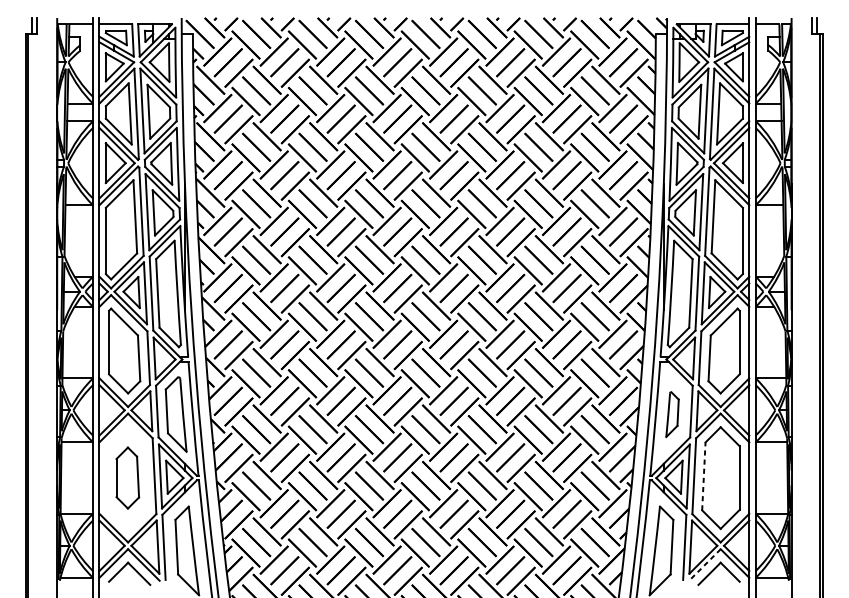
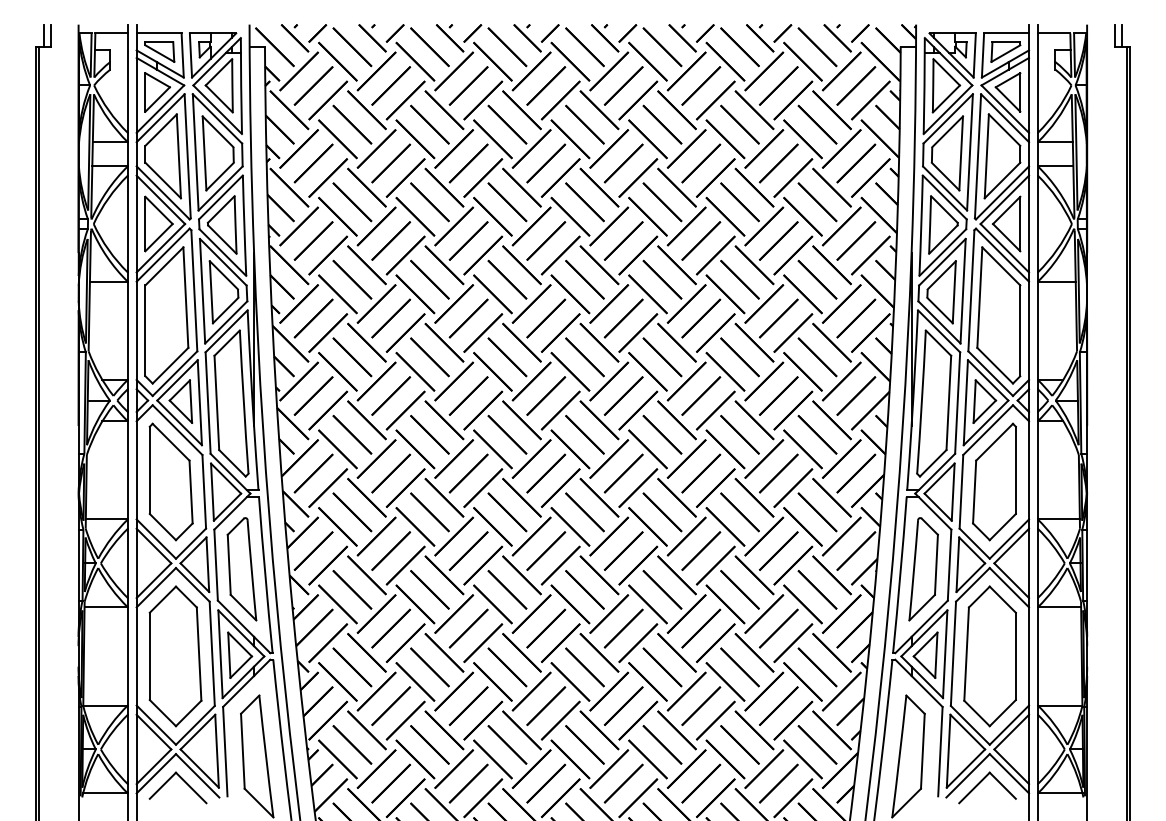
part: (672, 414) -> (923, 569), size x1.67
line: (703, 476) -> (966, 654), dashed -> solid
part: (127, 478) -> (175, 656), size x1.67
line: (705, 564) -> (968, 775), dashed -> solid

